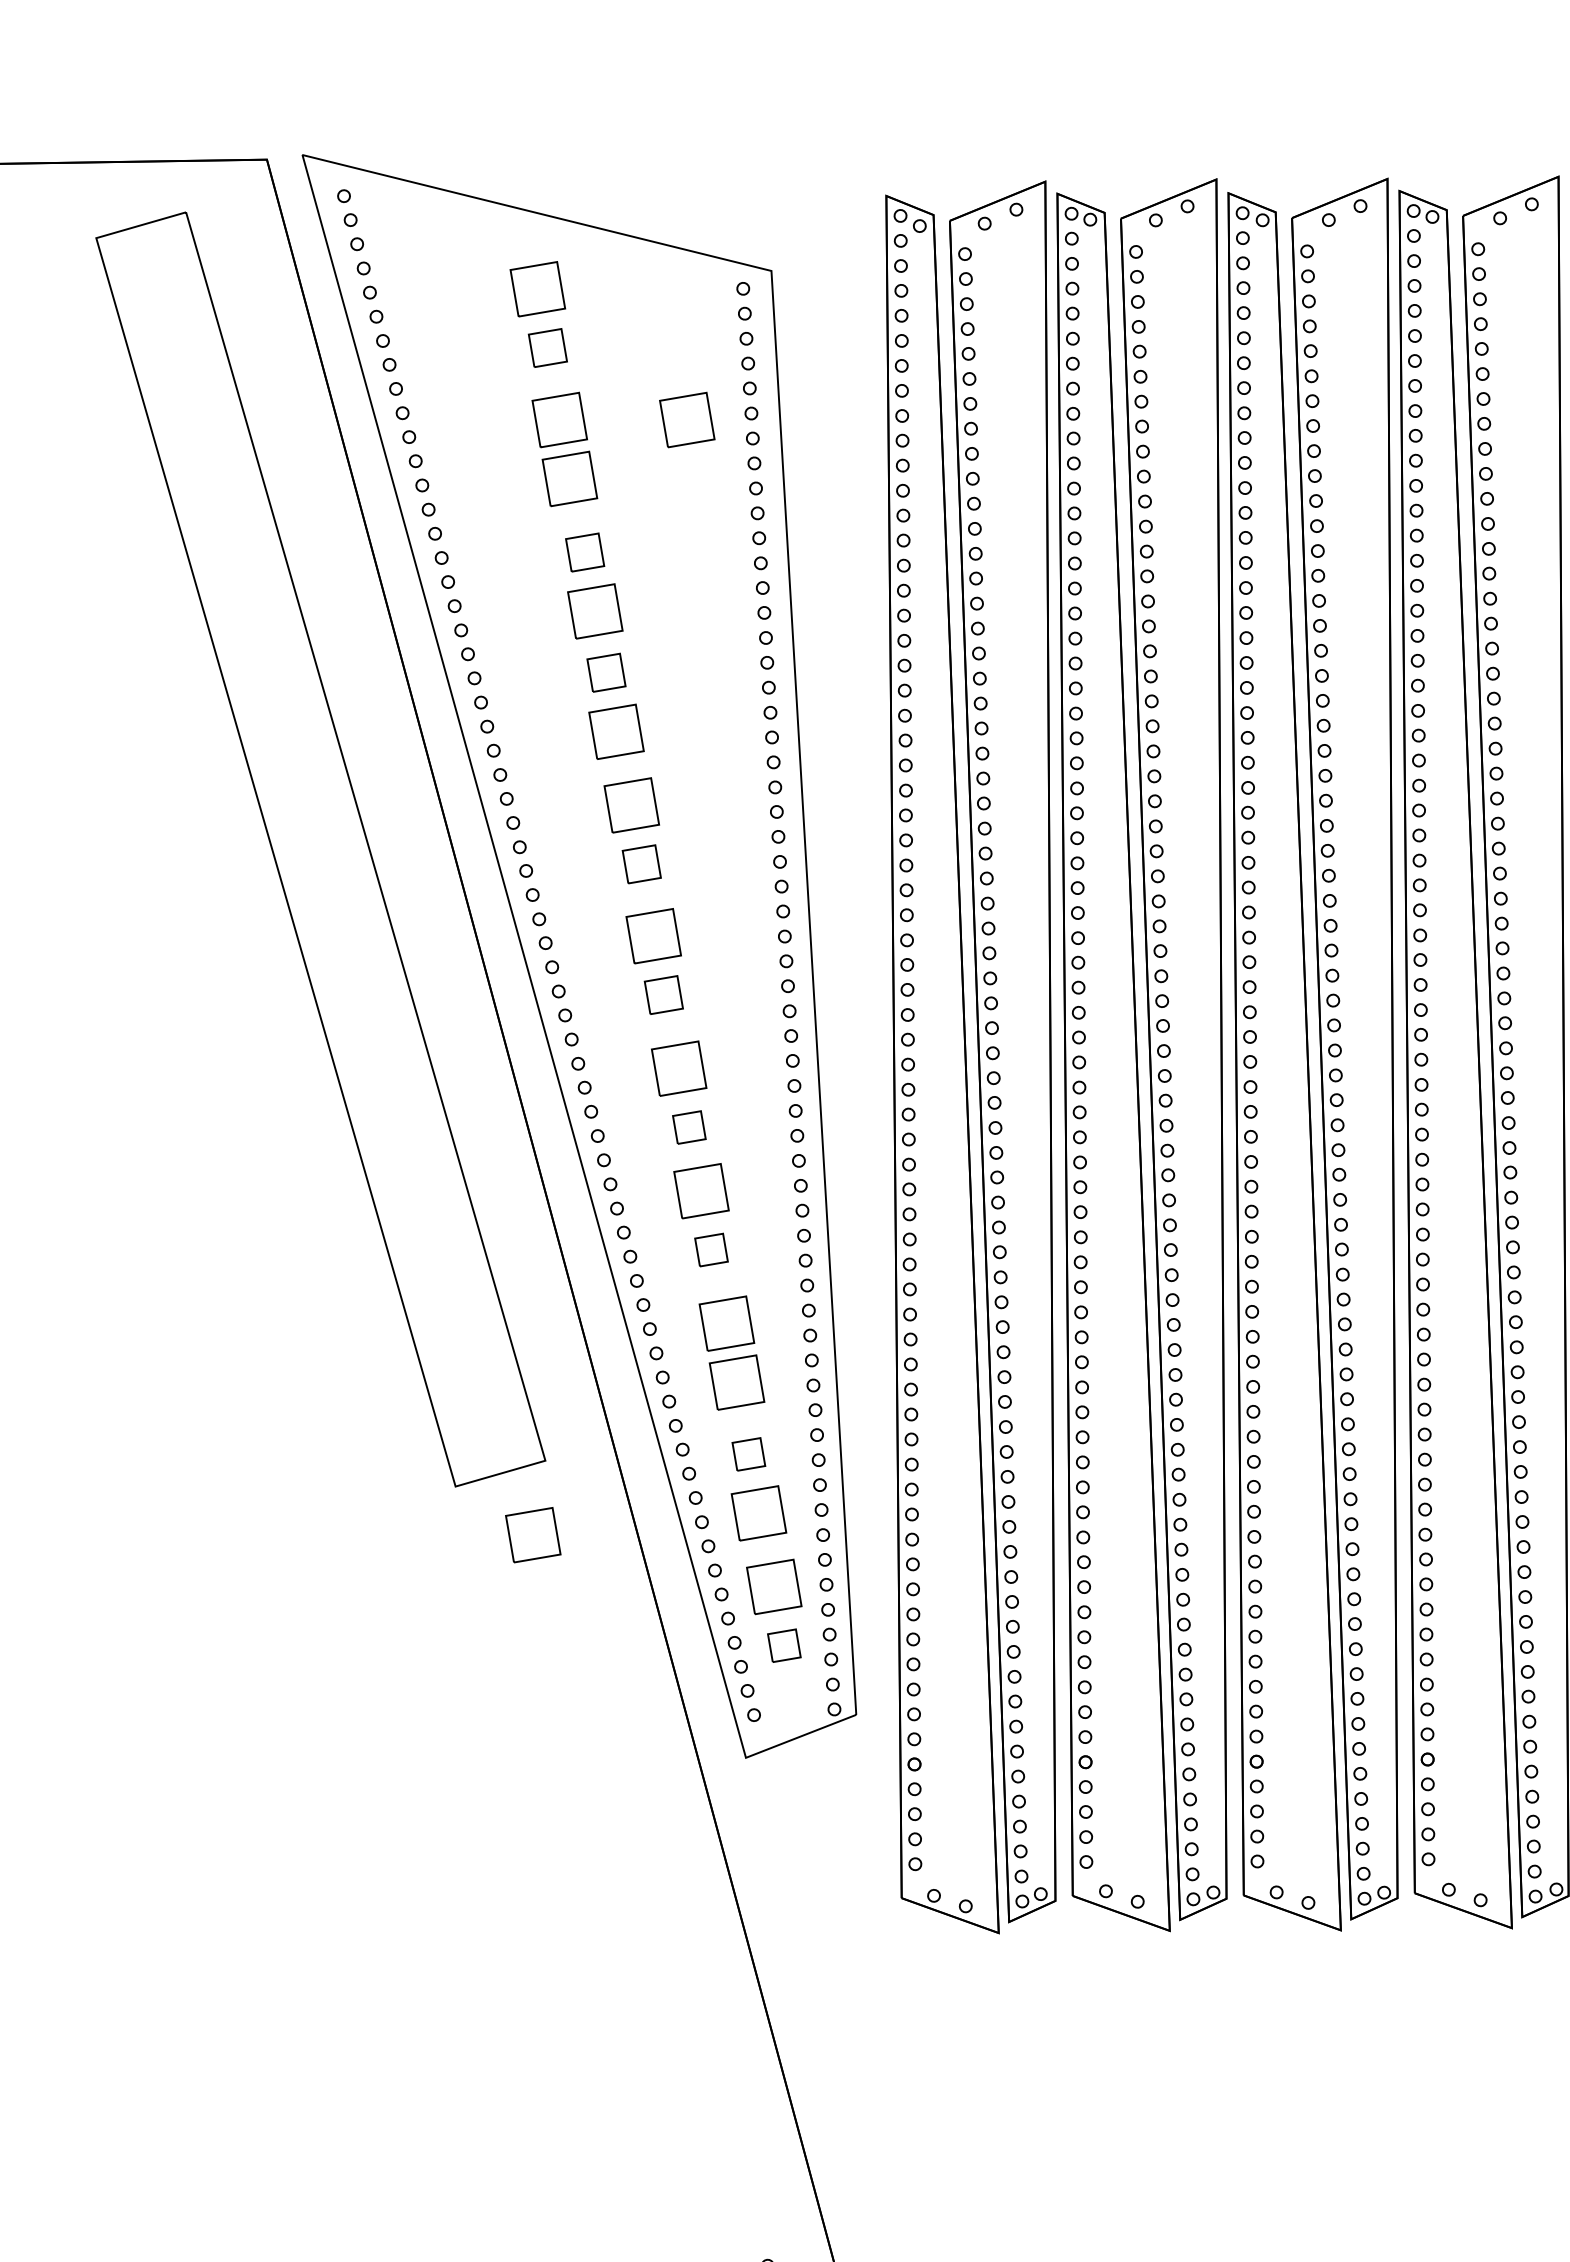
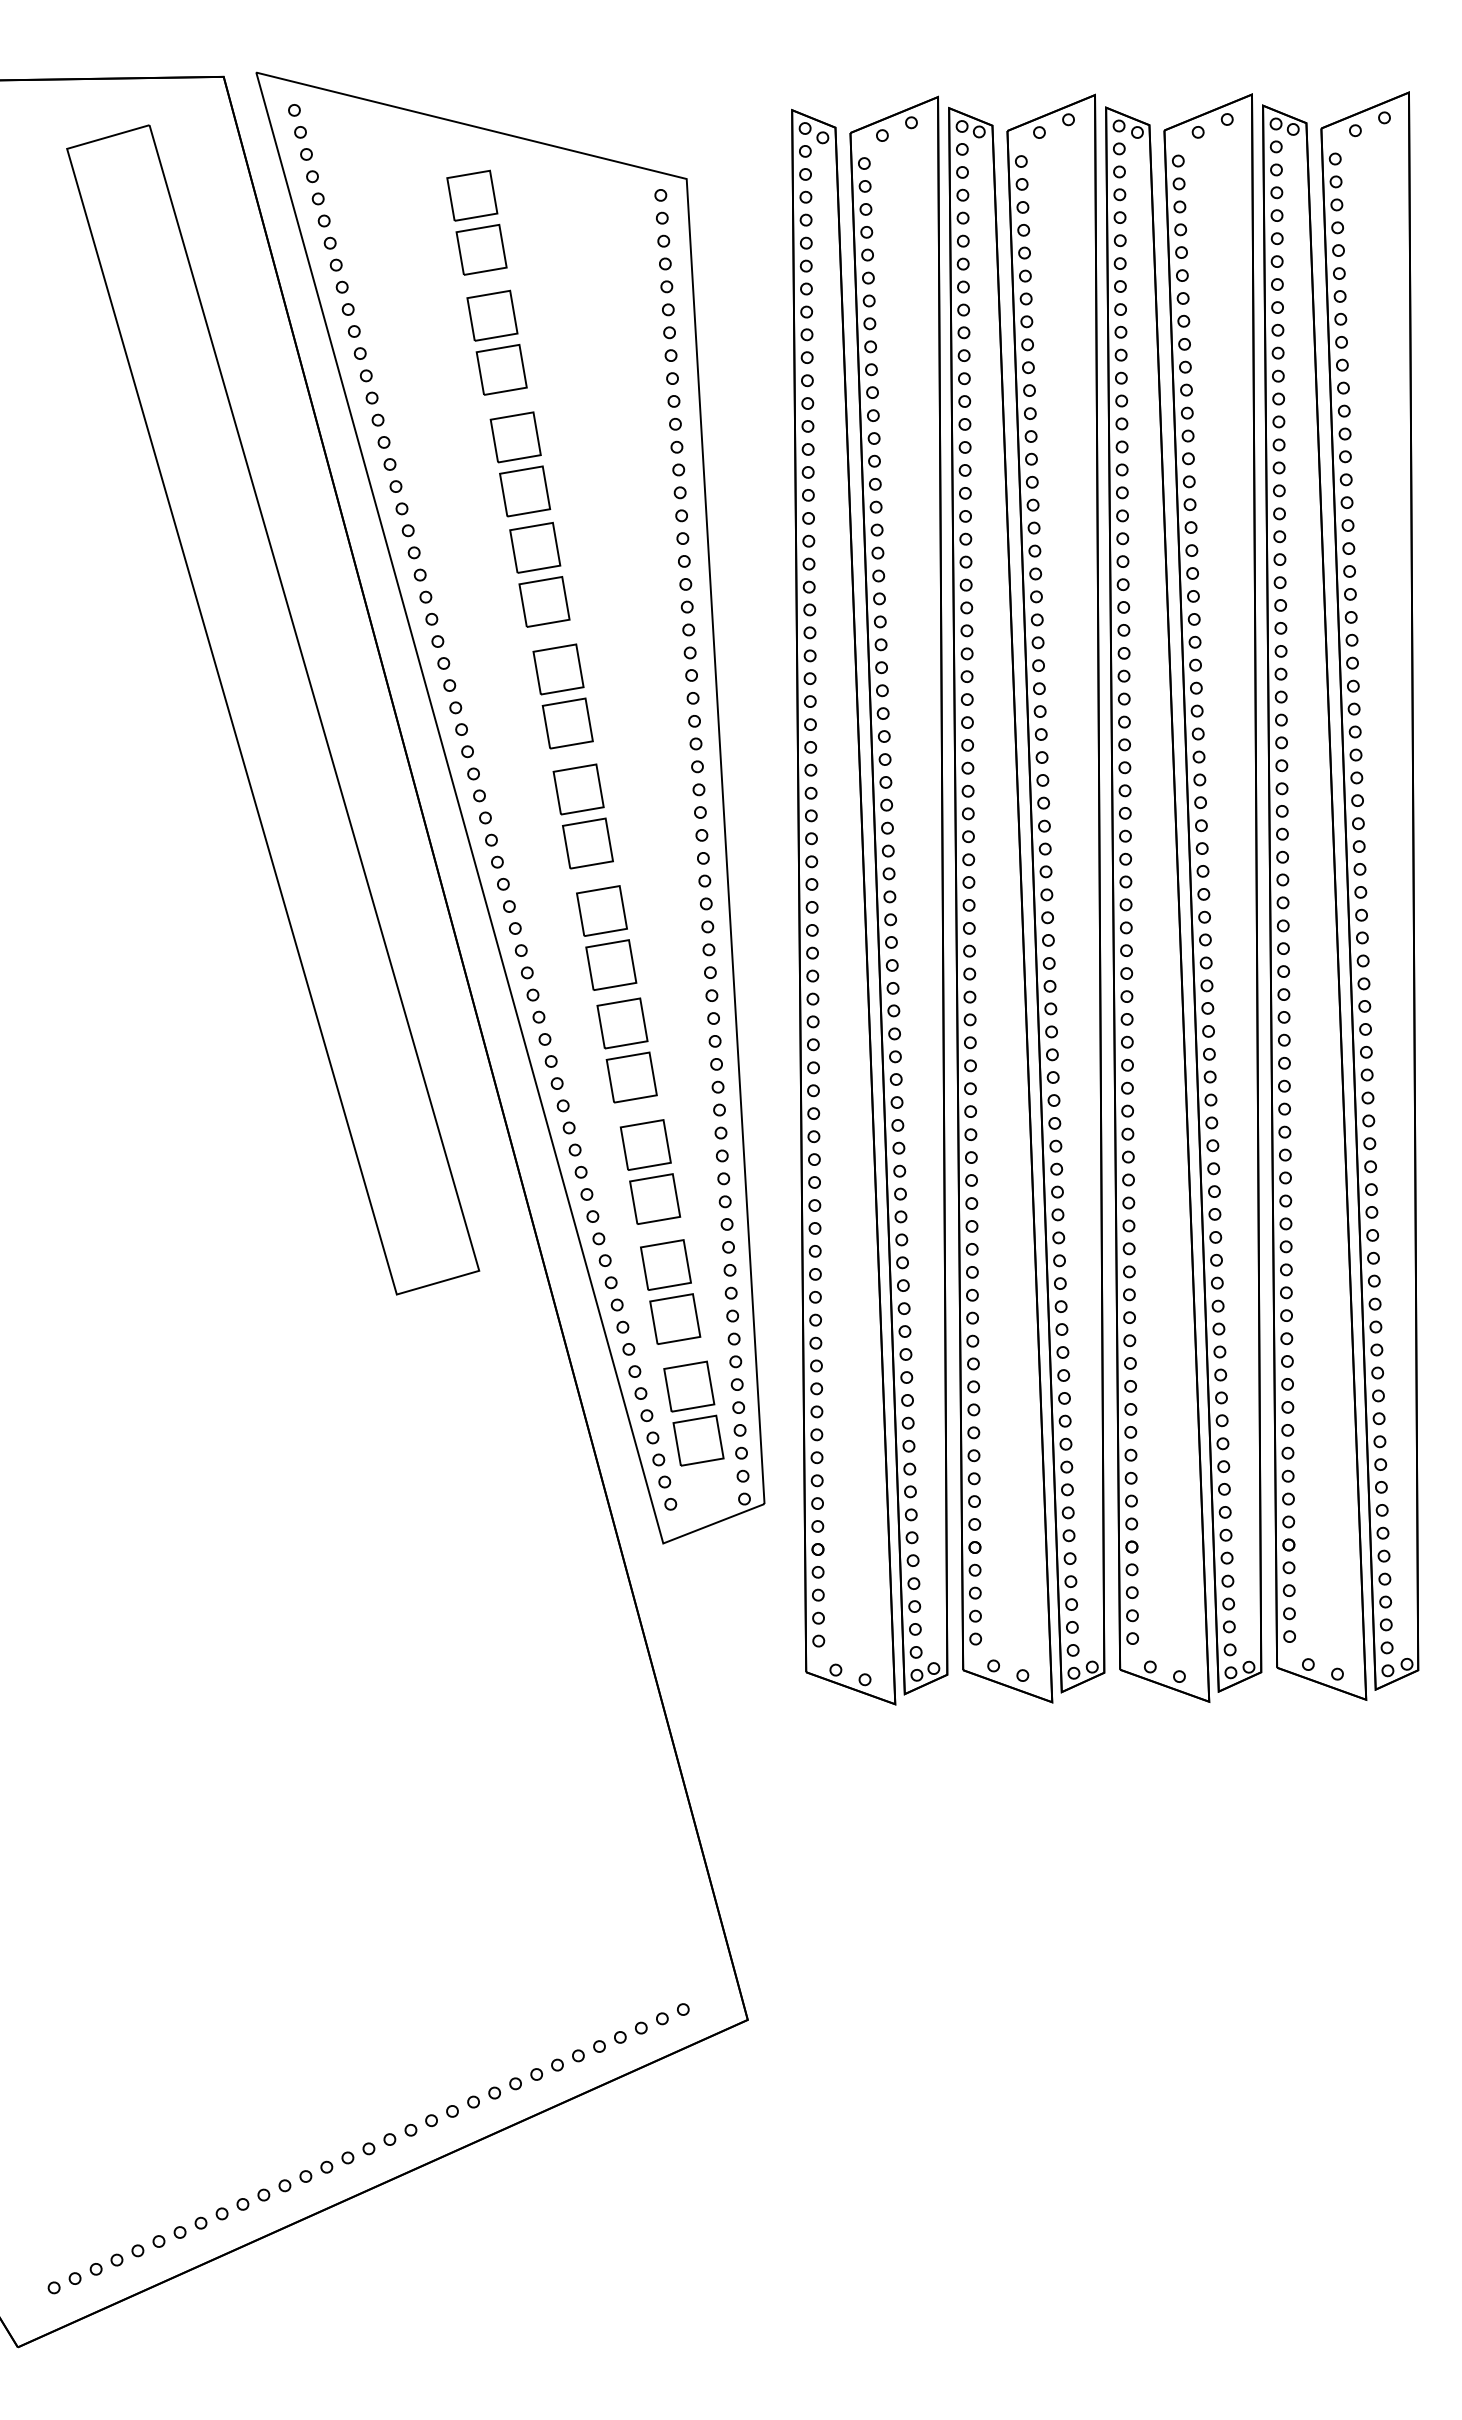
part: (547, 347) -> (481, 249), size x1.43
part: (687, 419) -> (609, 315), removed
part: (584, 552) -> (515, 437), size x1.43
part: (606, 672) -> (535, 547), size x1.43
part: (641, 864) -> (567, 723), size x1.43
part: (663, 995) -> (587, 843), size x1.43
part: (689, 1126) -> (611, 964), size x1.67
part: (711, 1250) -> (631, 1077), size x1.67
part: (748, 1453) -> (665, 1264), size x1.67
part: (533, 1534) -> (468, 1338), removed
part: (784, 1645) -> (698, 1440), size x1.67

